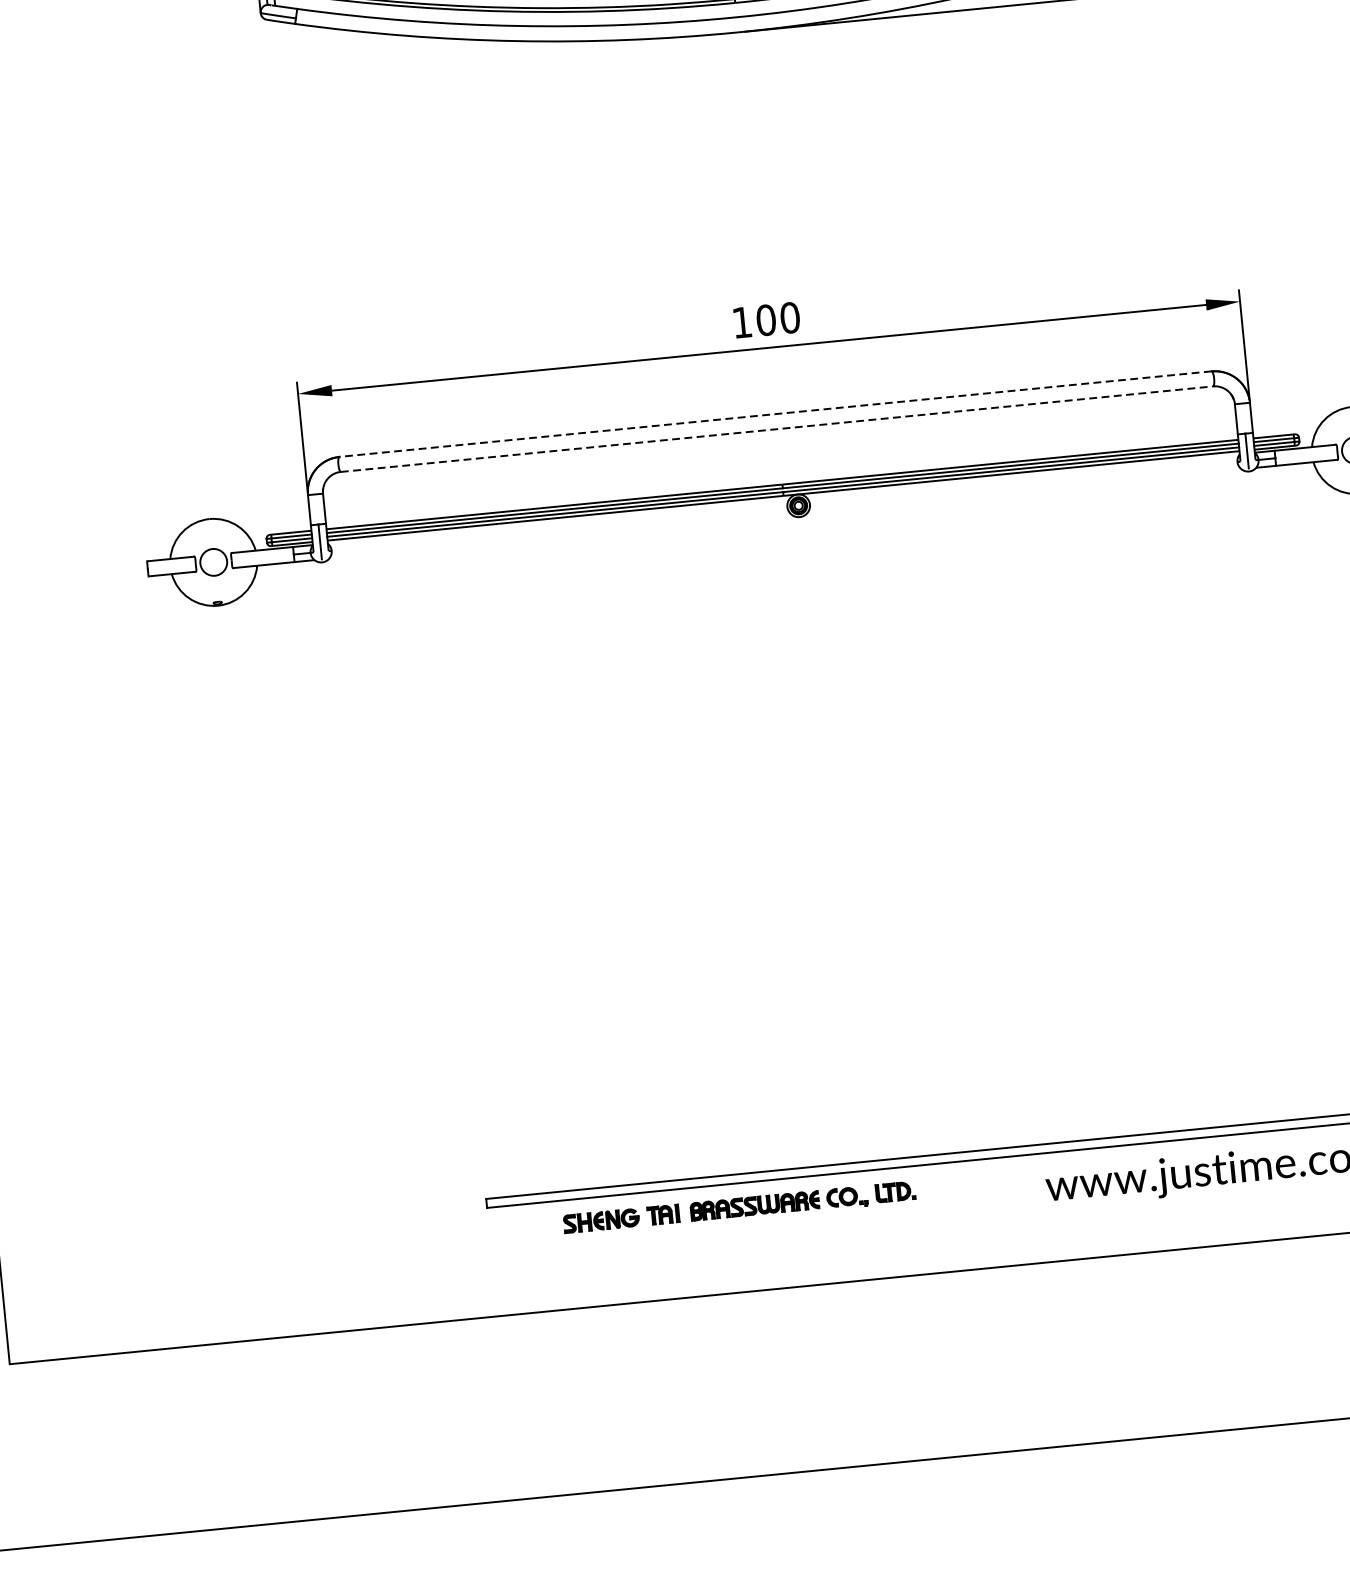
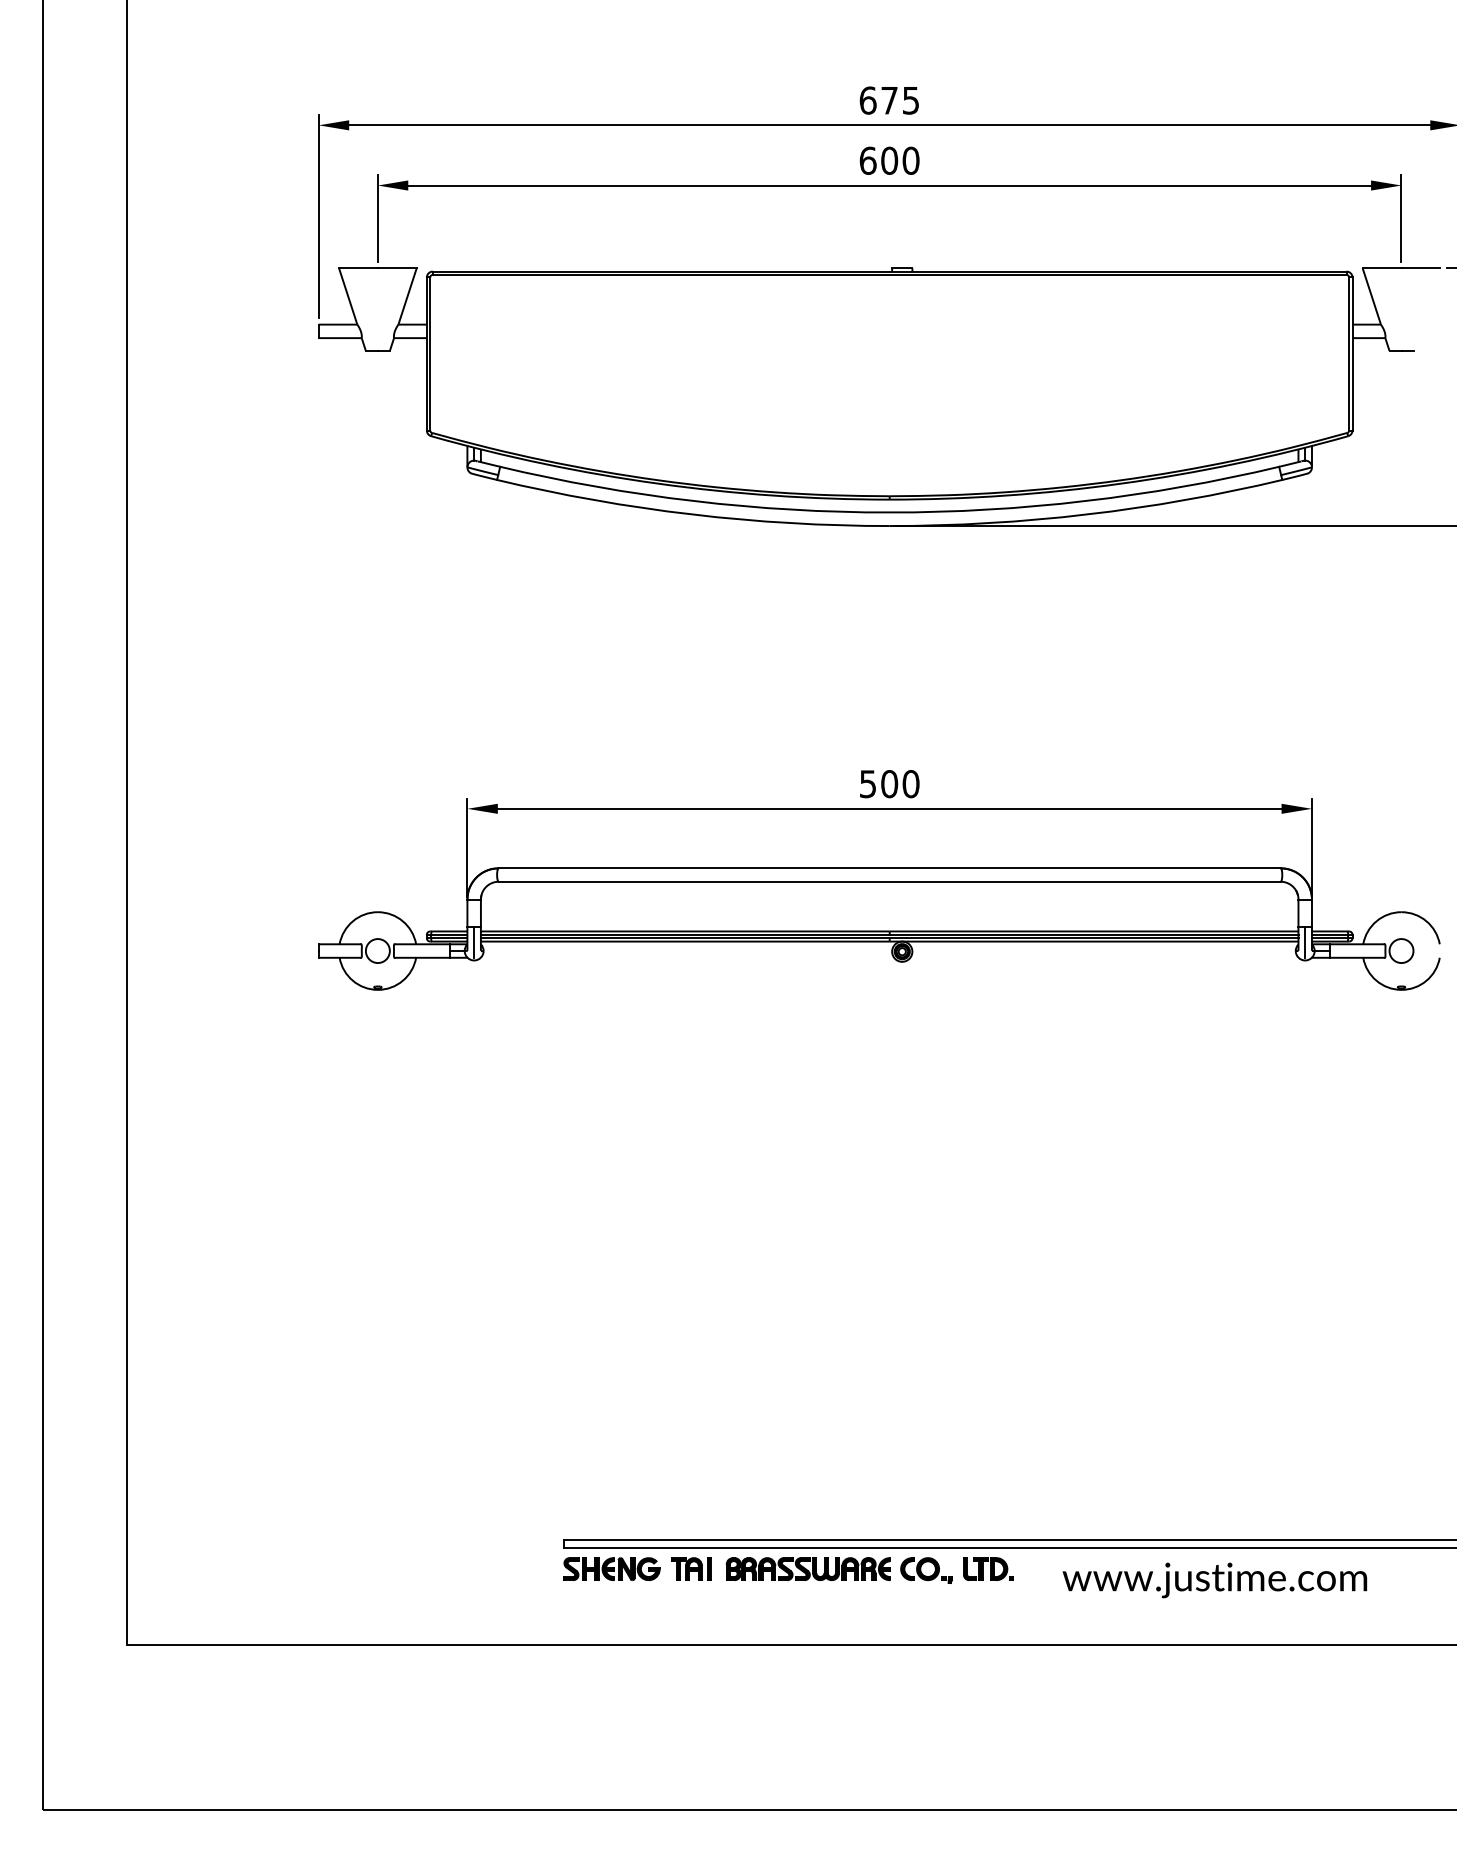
text: (741, 323) -> (867, 784), 100 -> 500
line: (775, 414) -> (889, 868), dashed -> solid
line: (777, 428) -> (890, 881), dashed -> solid
part: (739, 1208) -> (788, 1570), size x1.43

